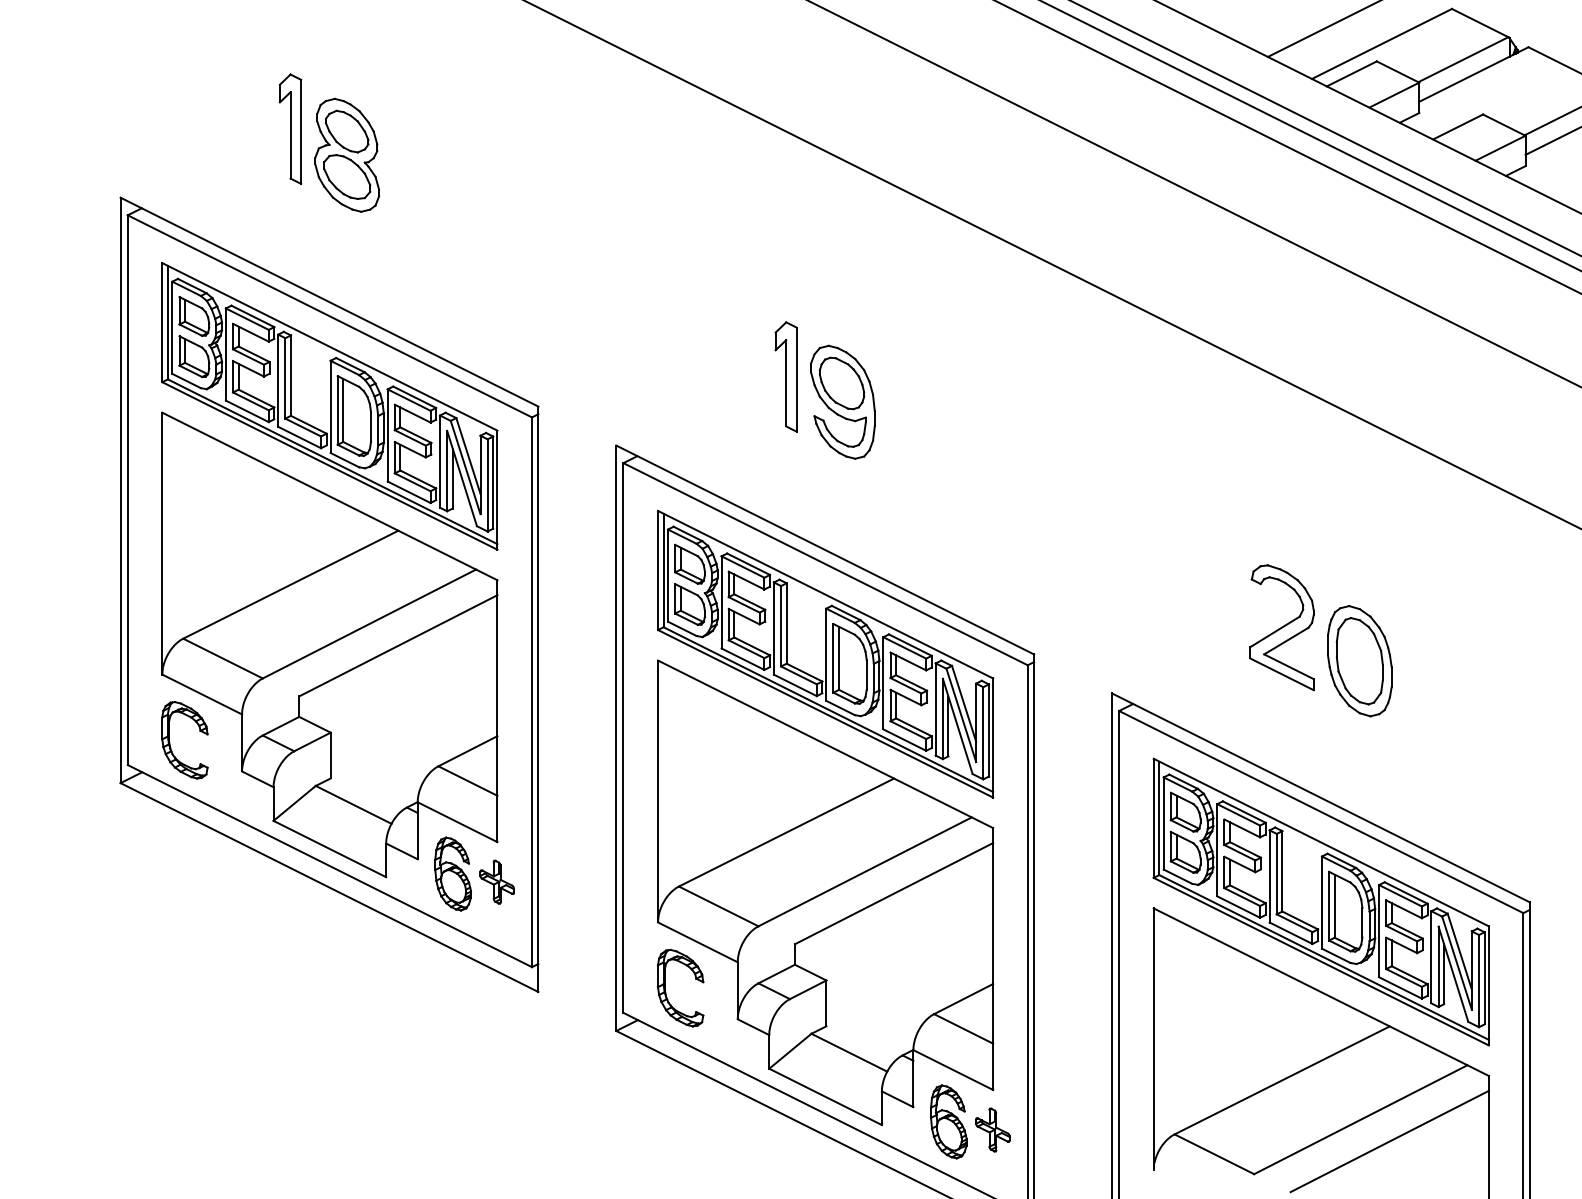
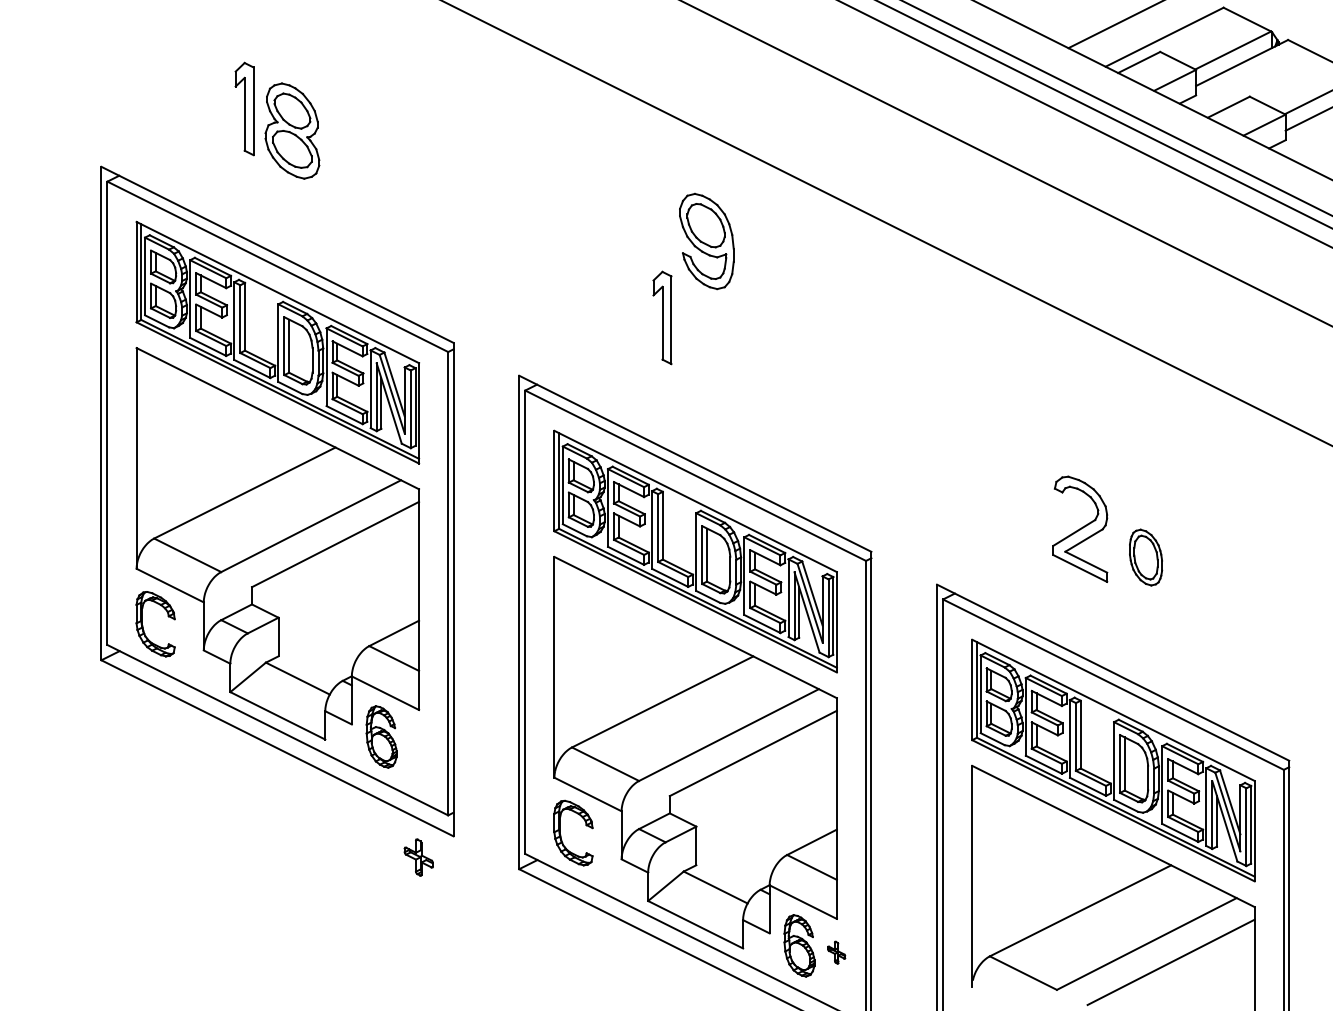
part: (842, 401) -> (706, 240), moved
part: (1359, 661) -> (1145, 557), size x0.6
part: (496, 881) -> (418, 856), moved
part: (992, 1129) -> (836, 952), size x0.6

